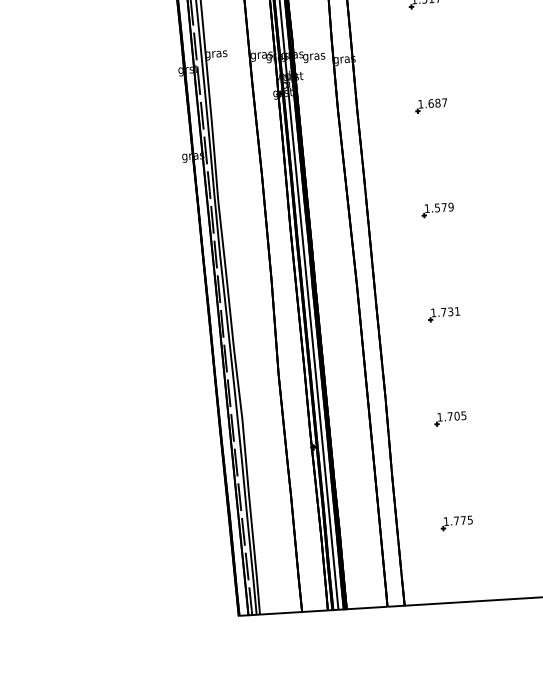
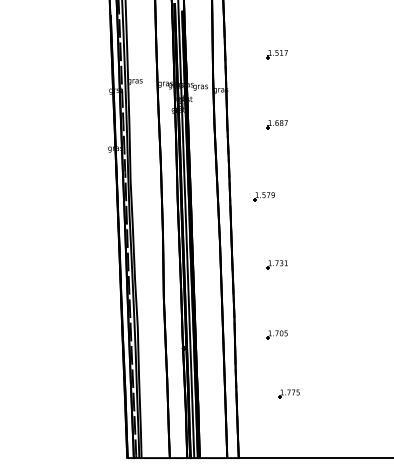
part: (436, 209) -> (263, 196), moved
part: (455, 522) -> (288, 393), moved

